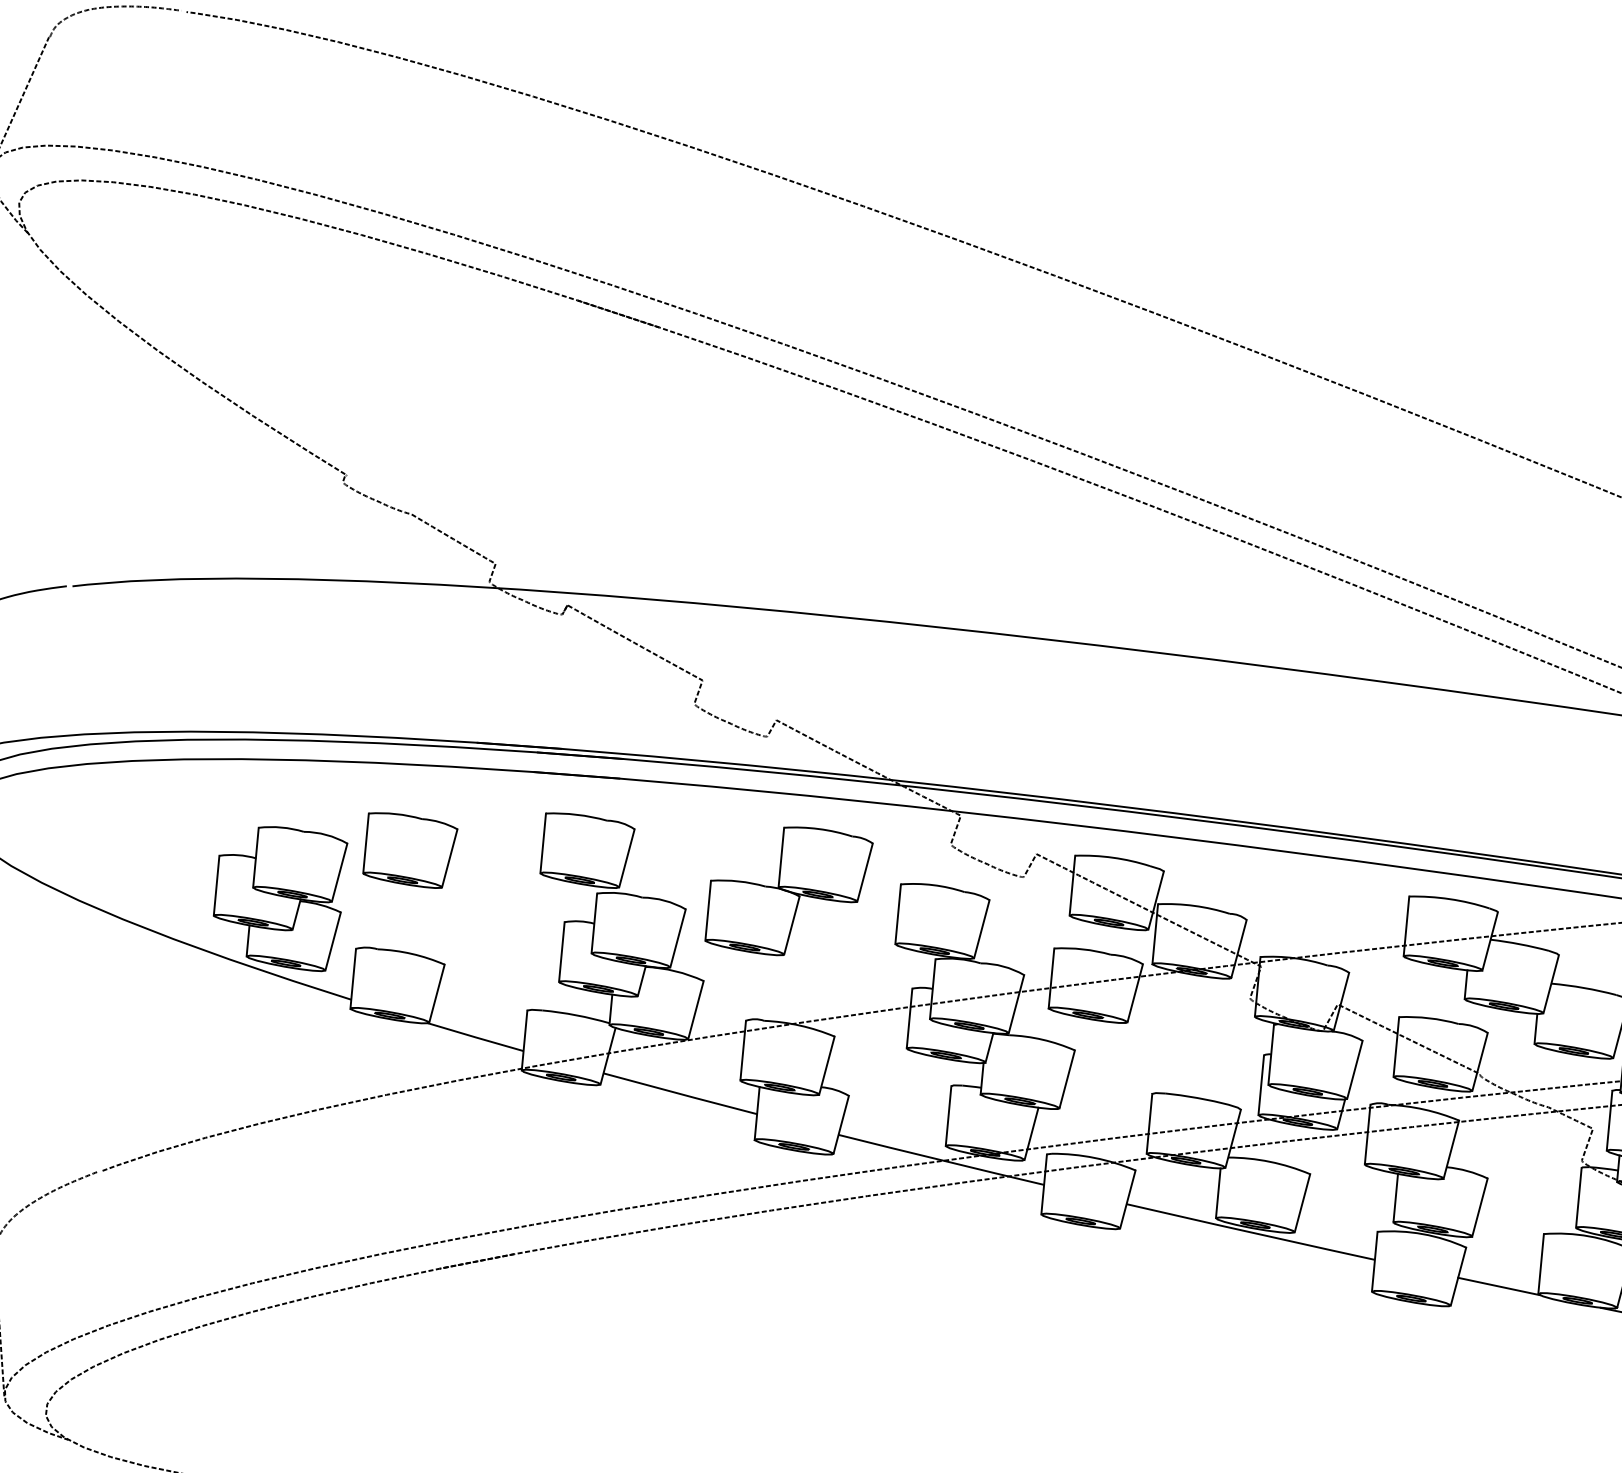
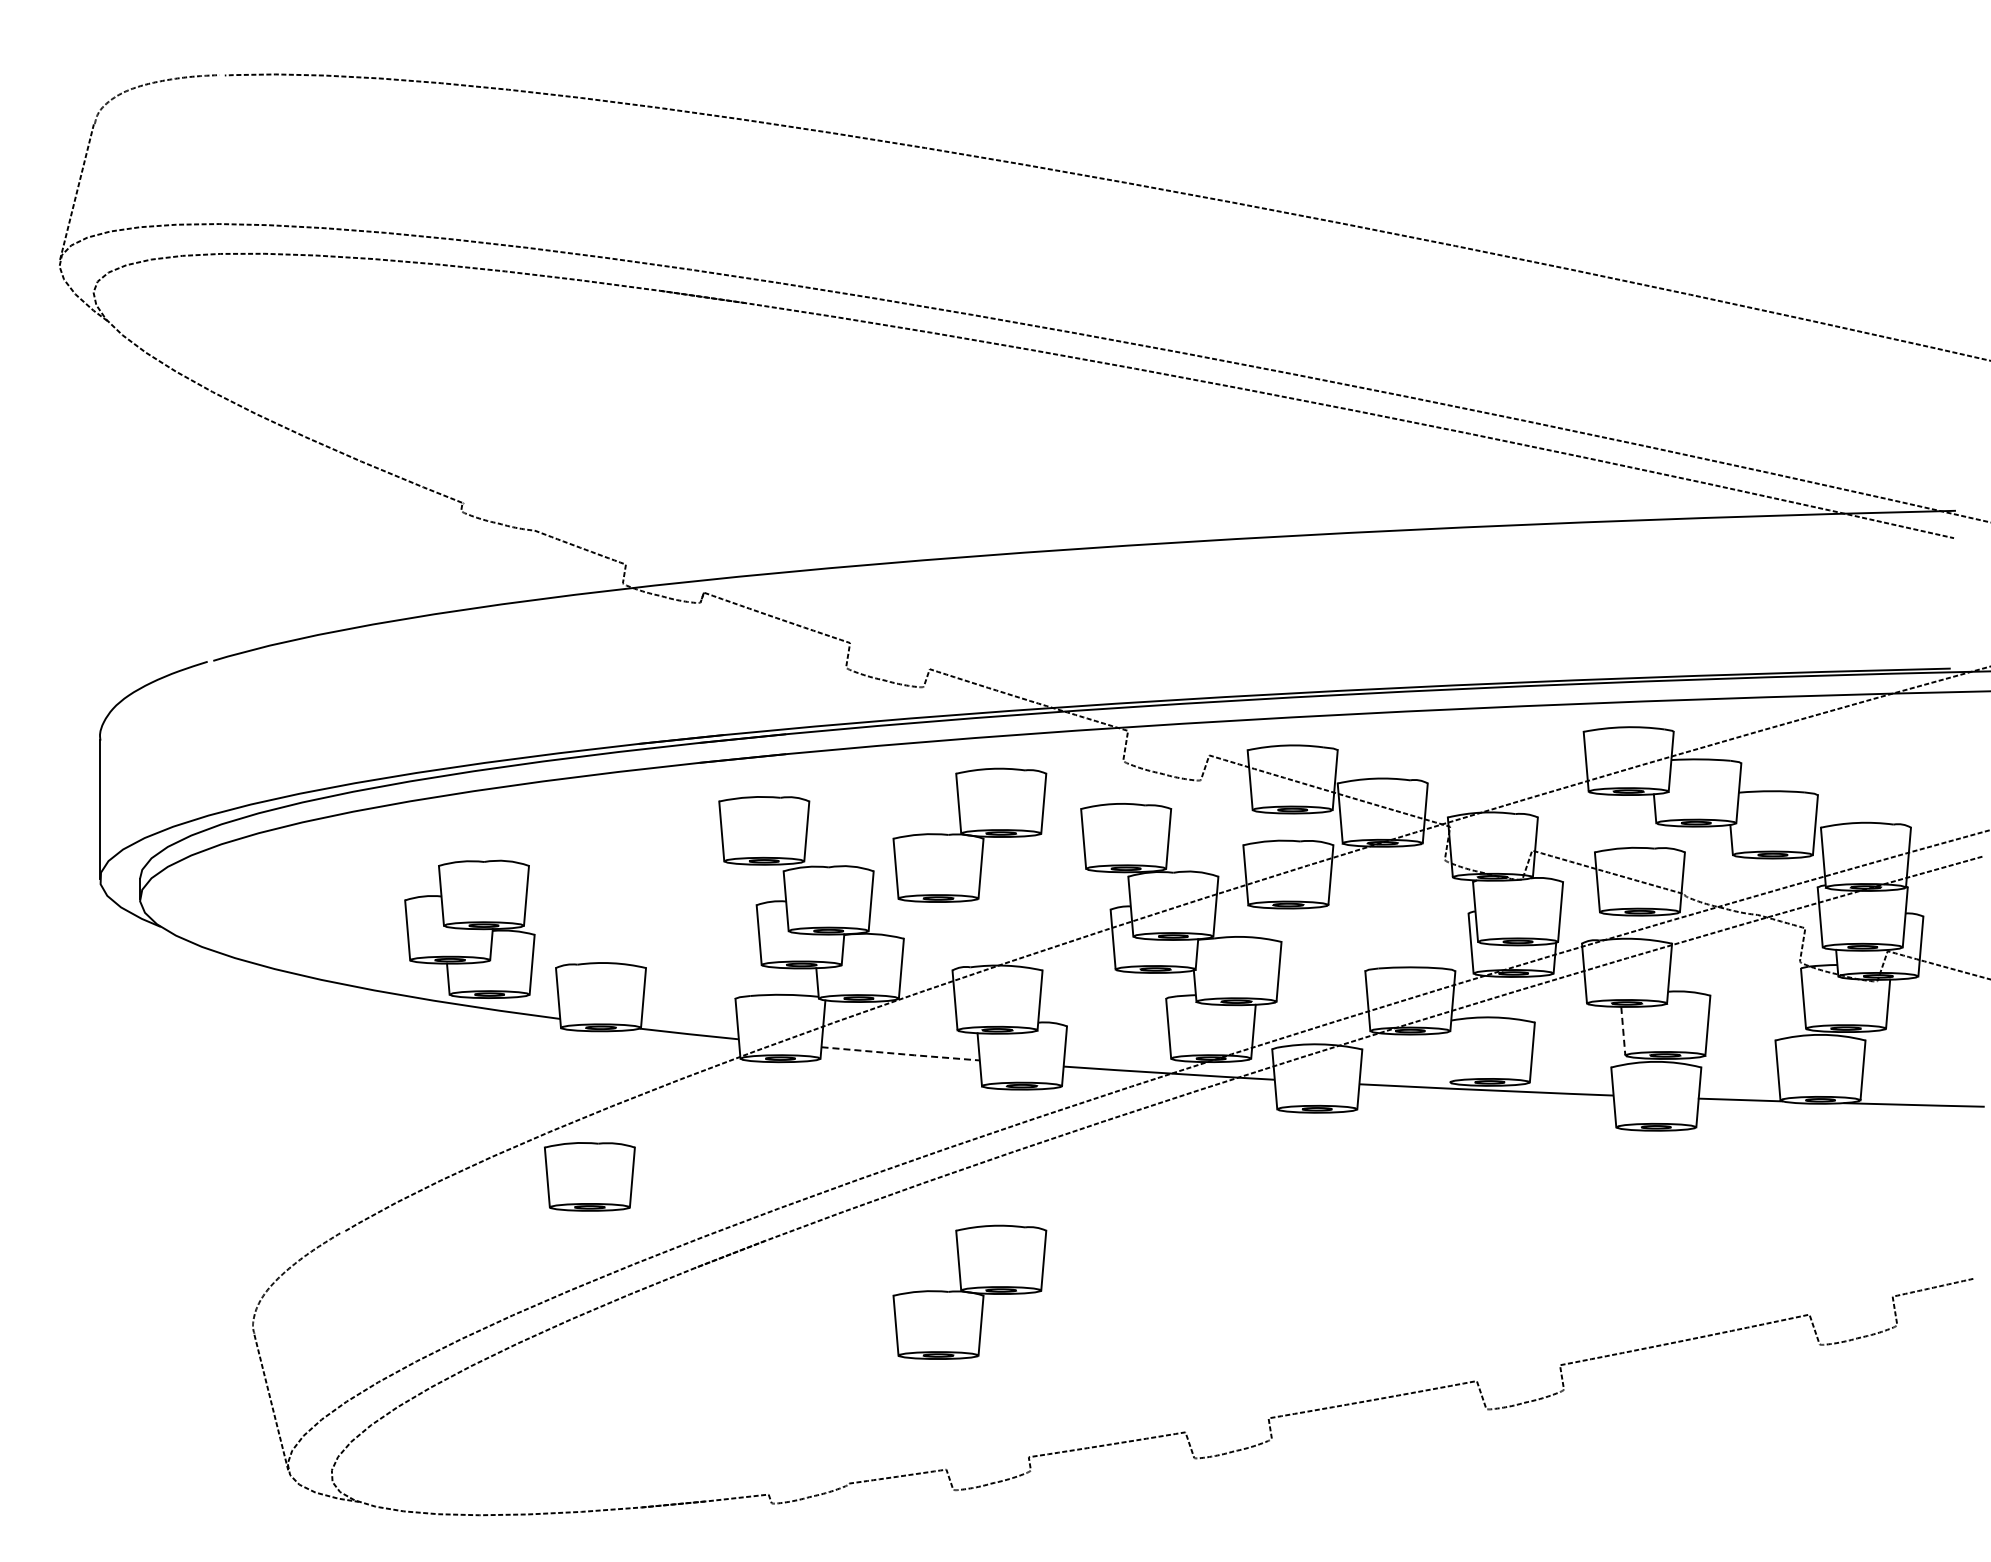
part: (407, 849) -> (589, 1176), moved
line: (681, 1094) -> (901, 1054), solid -> dashed
line: (1218, 1193) -> (1447, 1057), removed
line: (1395, 1198) -> (1623, 1031), solid -> dashed
part: (706, 1339) -> (969, 1291), added

